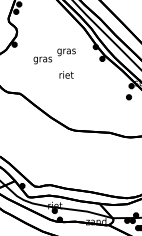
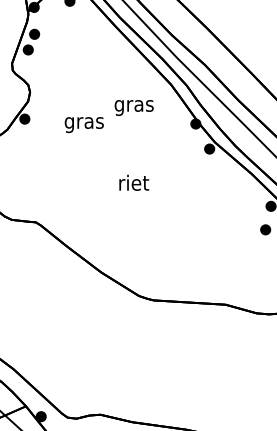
text: (54, 56) -> (108, 116), moved

